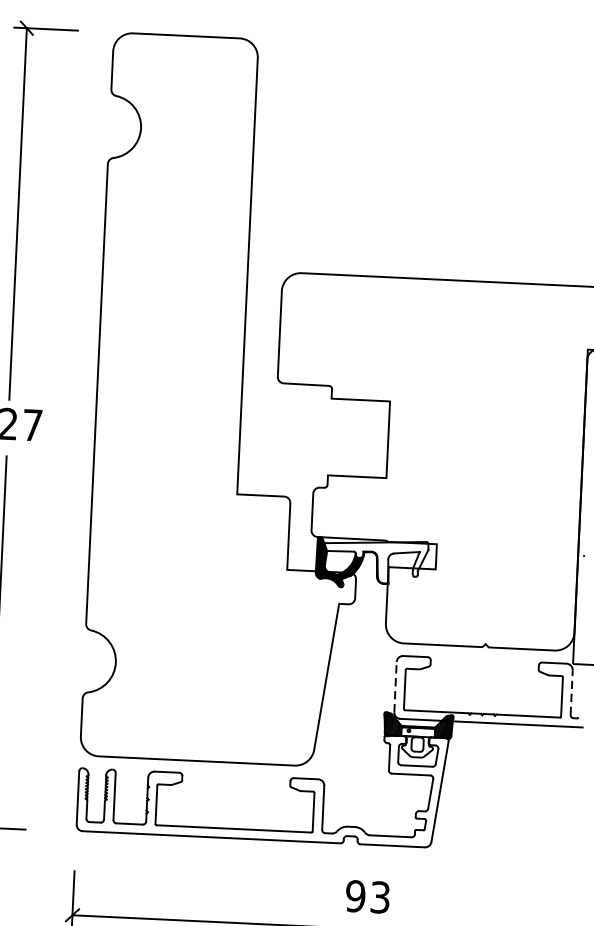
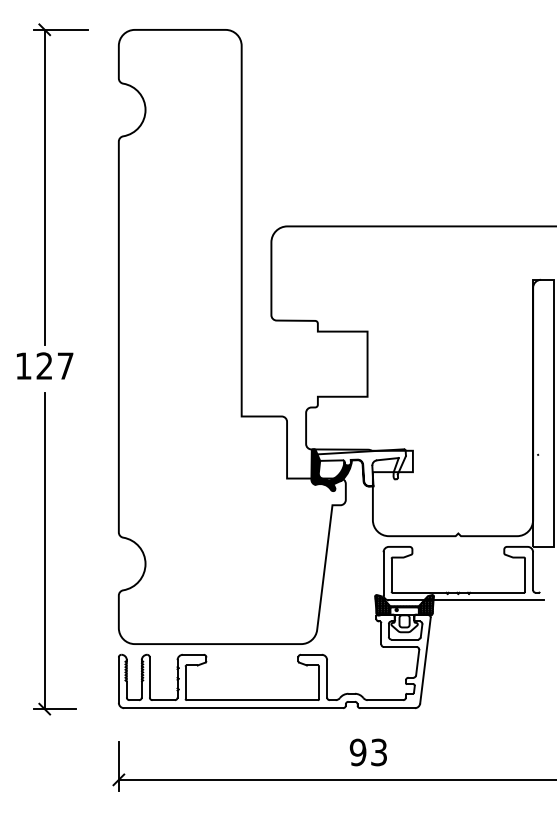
line: (395, 687) -> (383, 573), dashed -> solid
line: (572, 693) -> (533, 571), dashed -> solid

